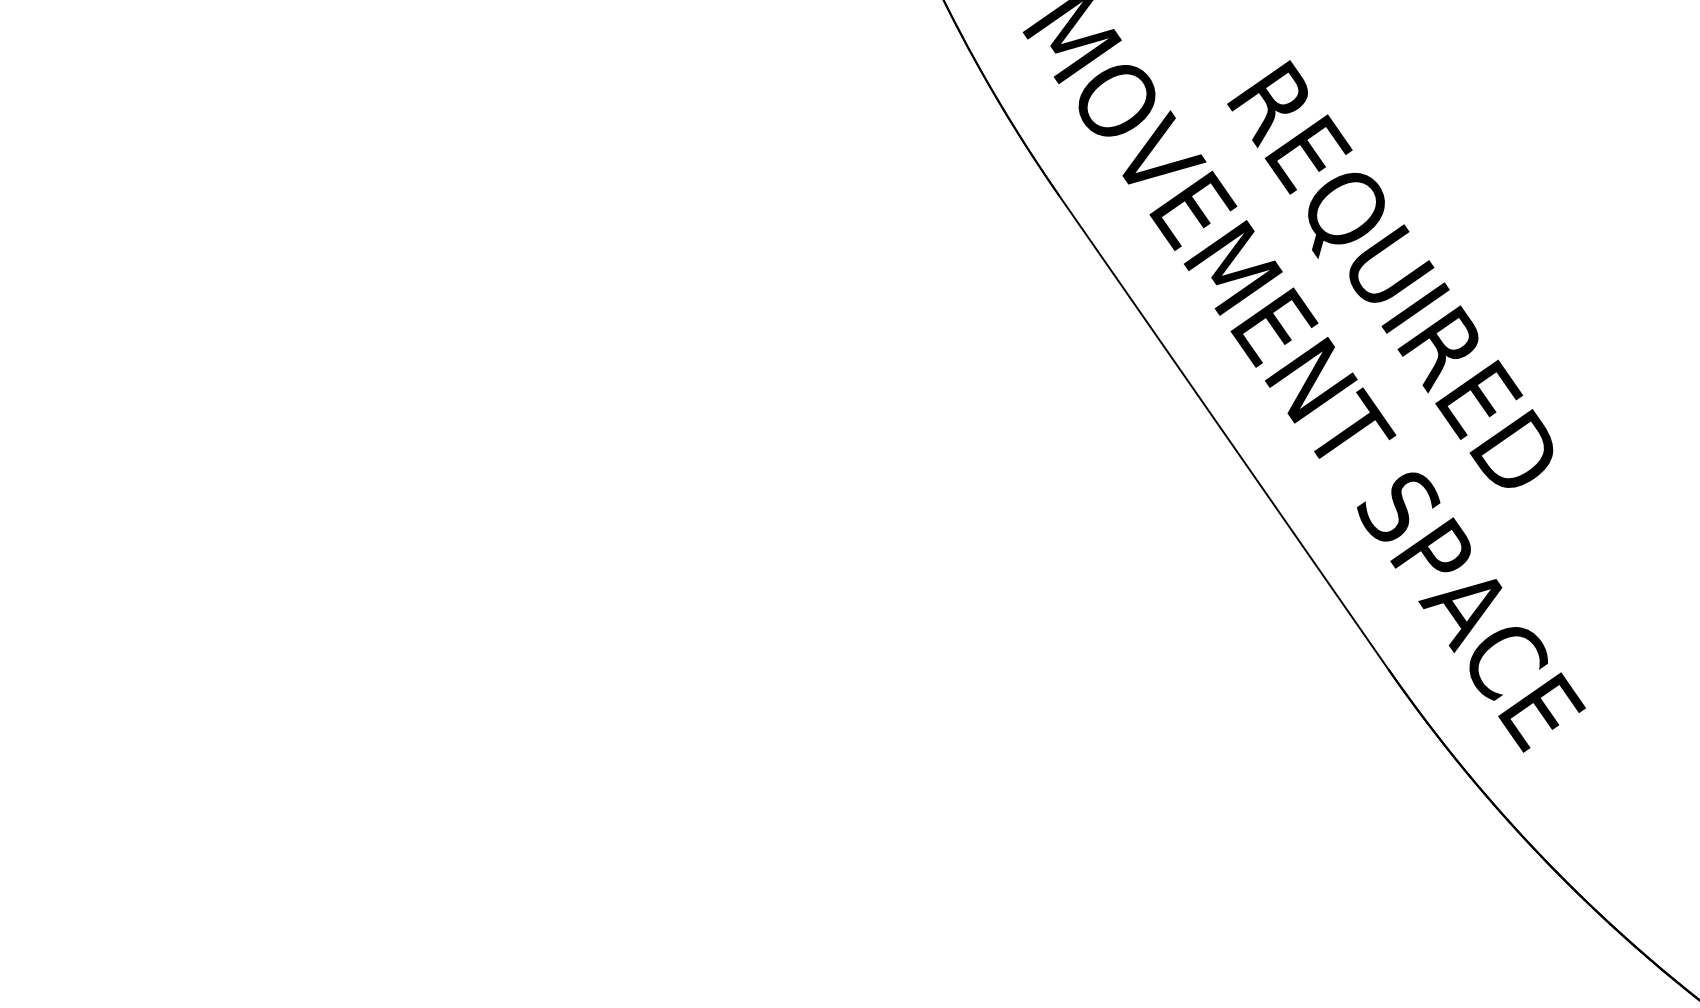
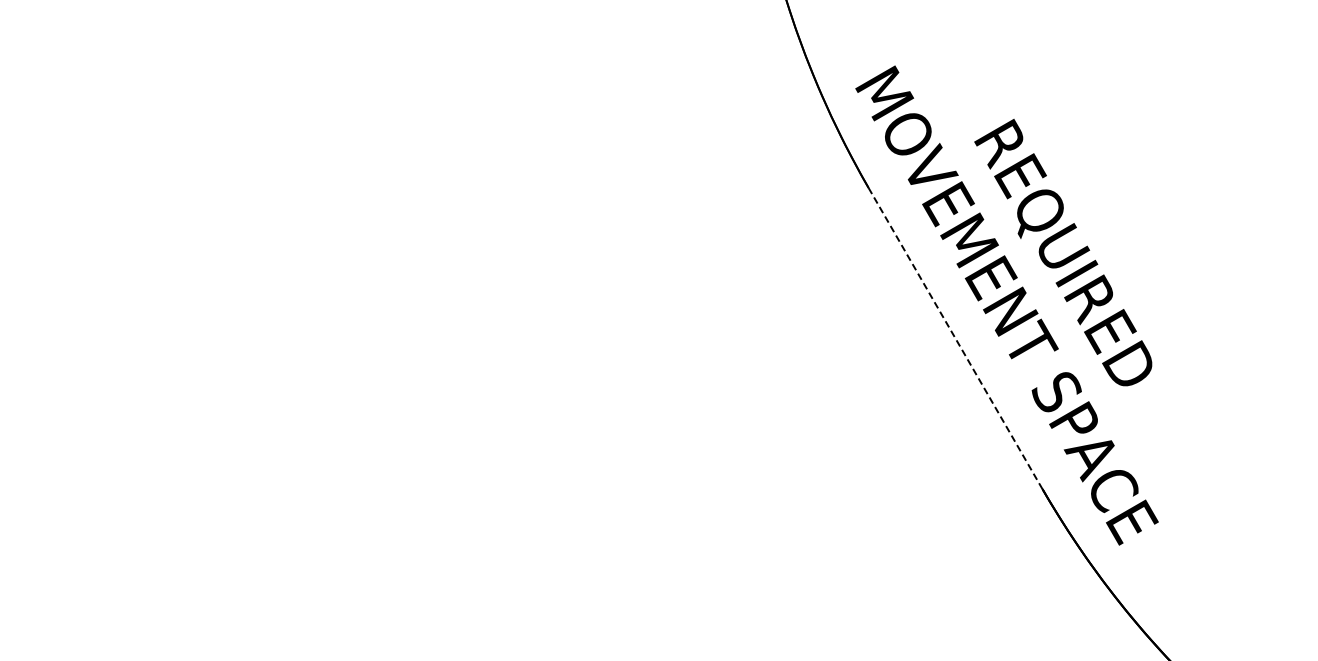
line: (1223, 432) -> (955, 338), solid -> dashed

